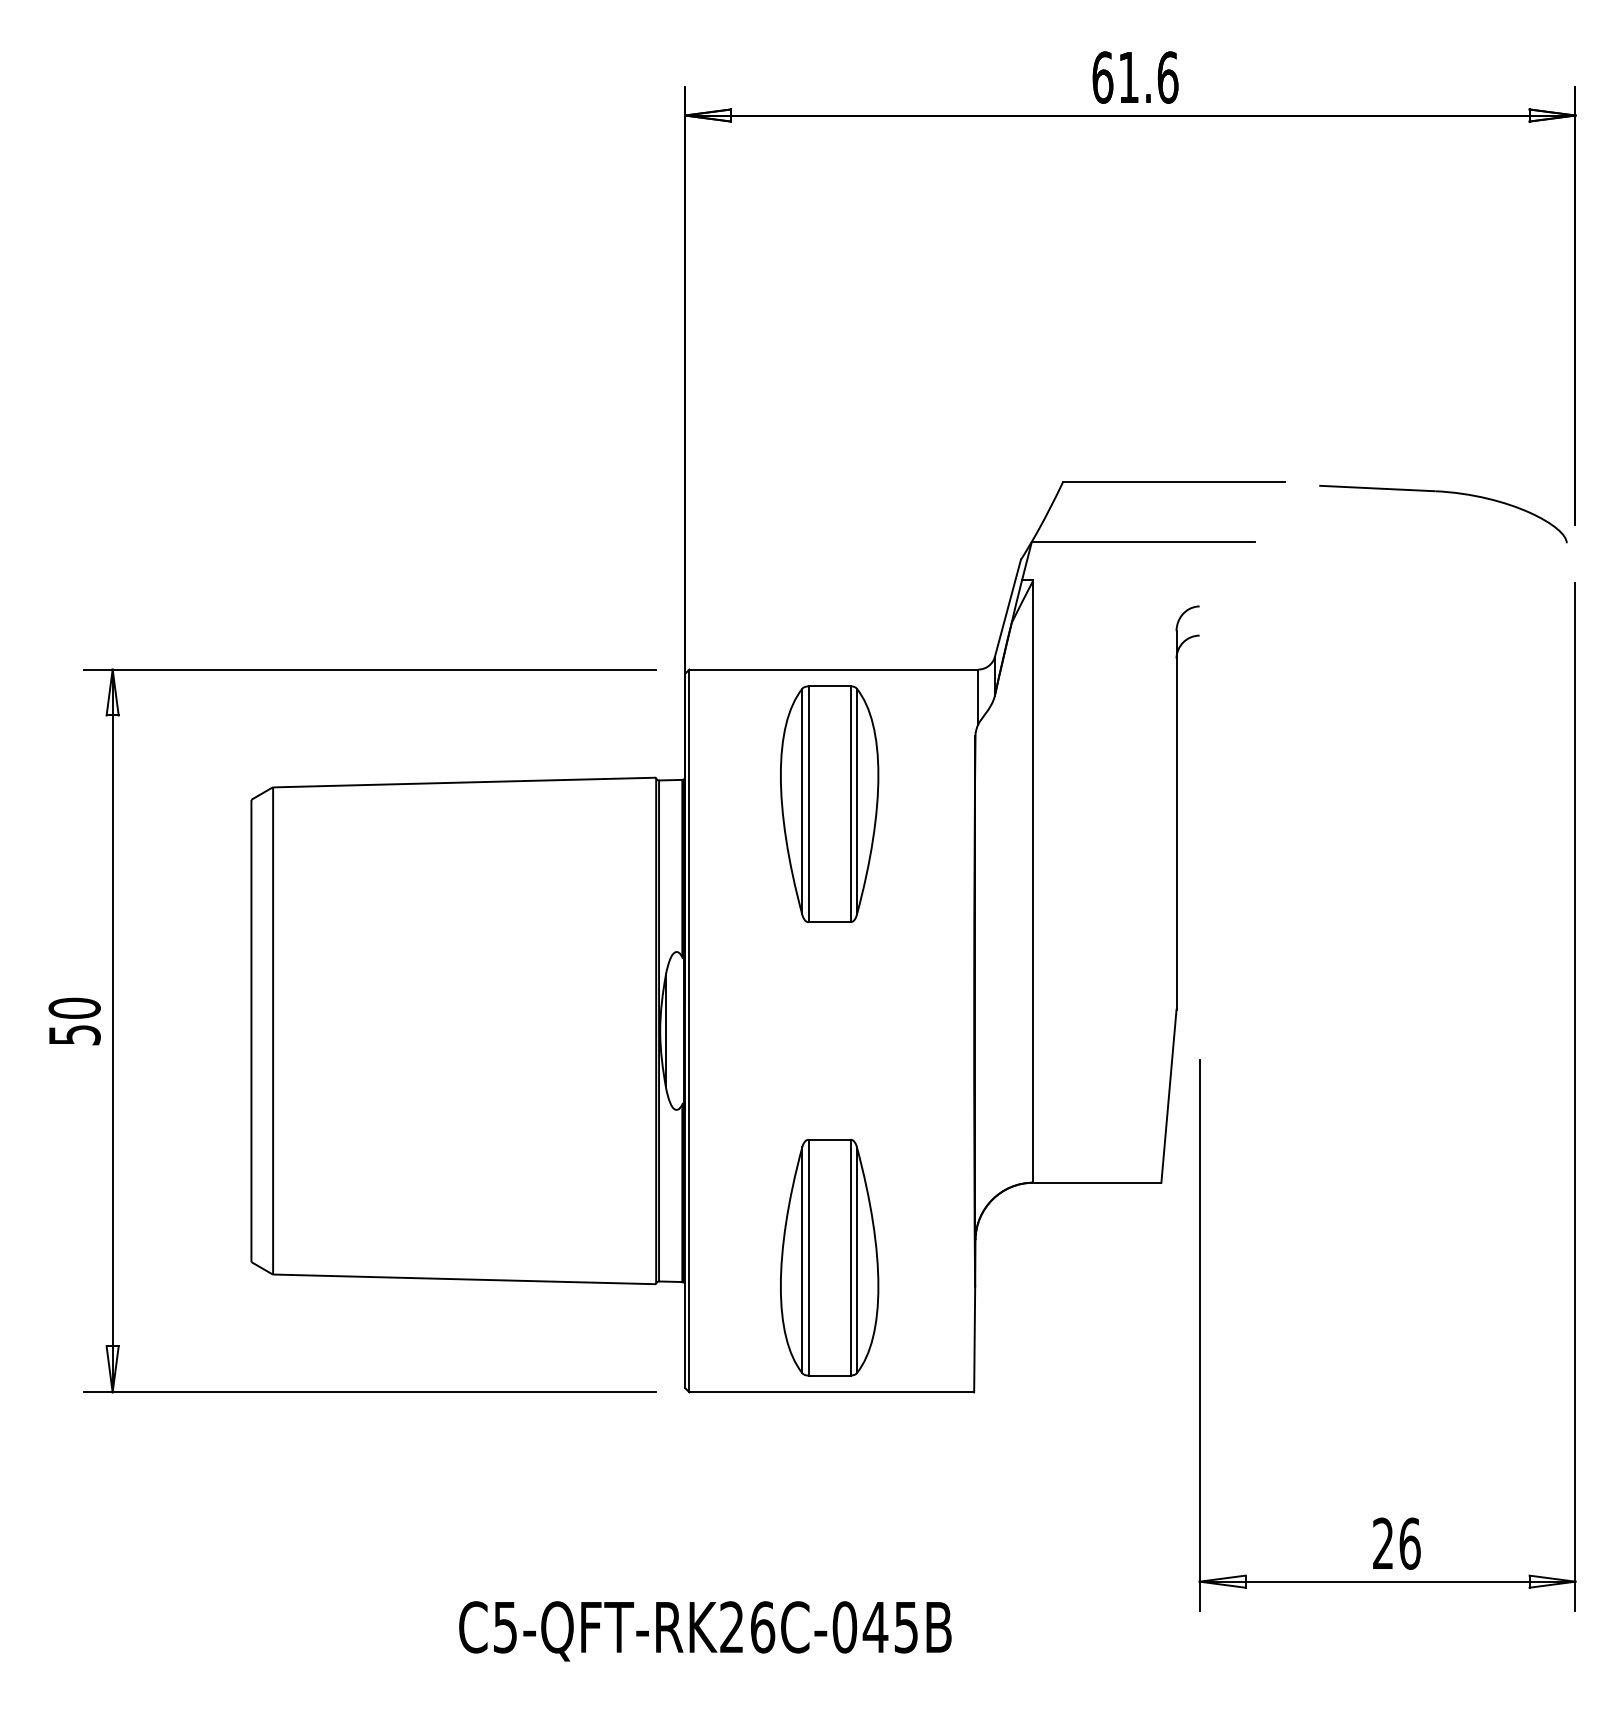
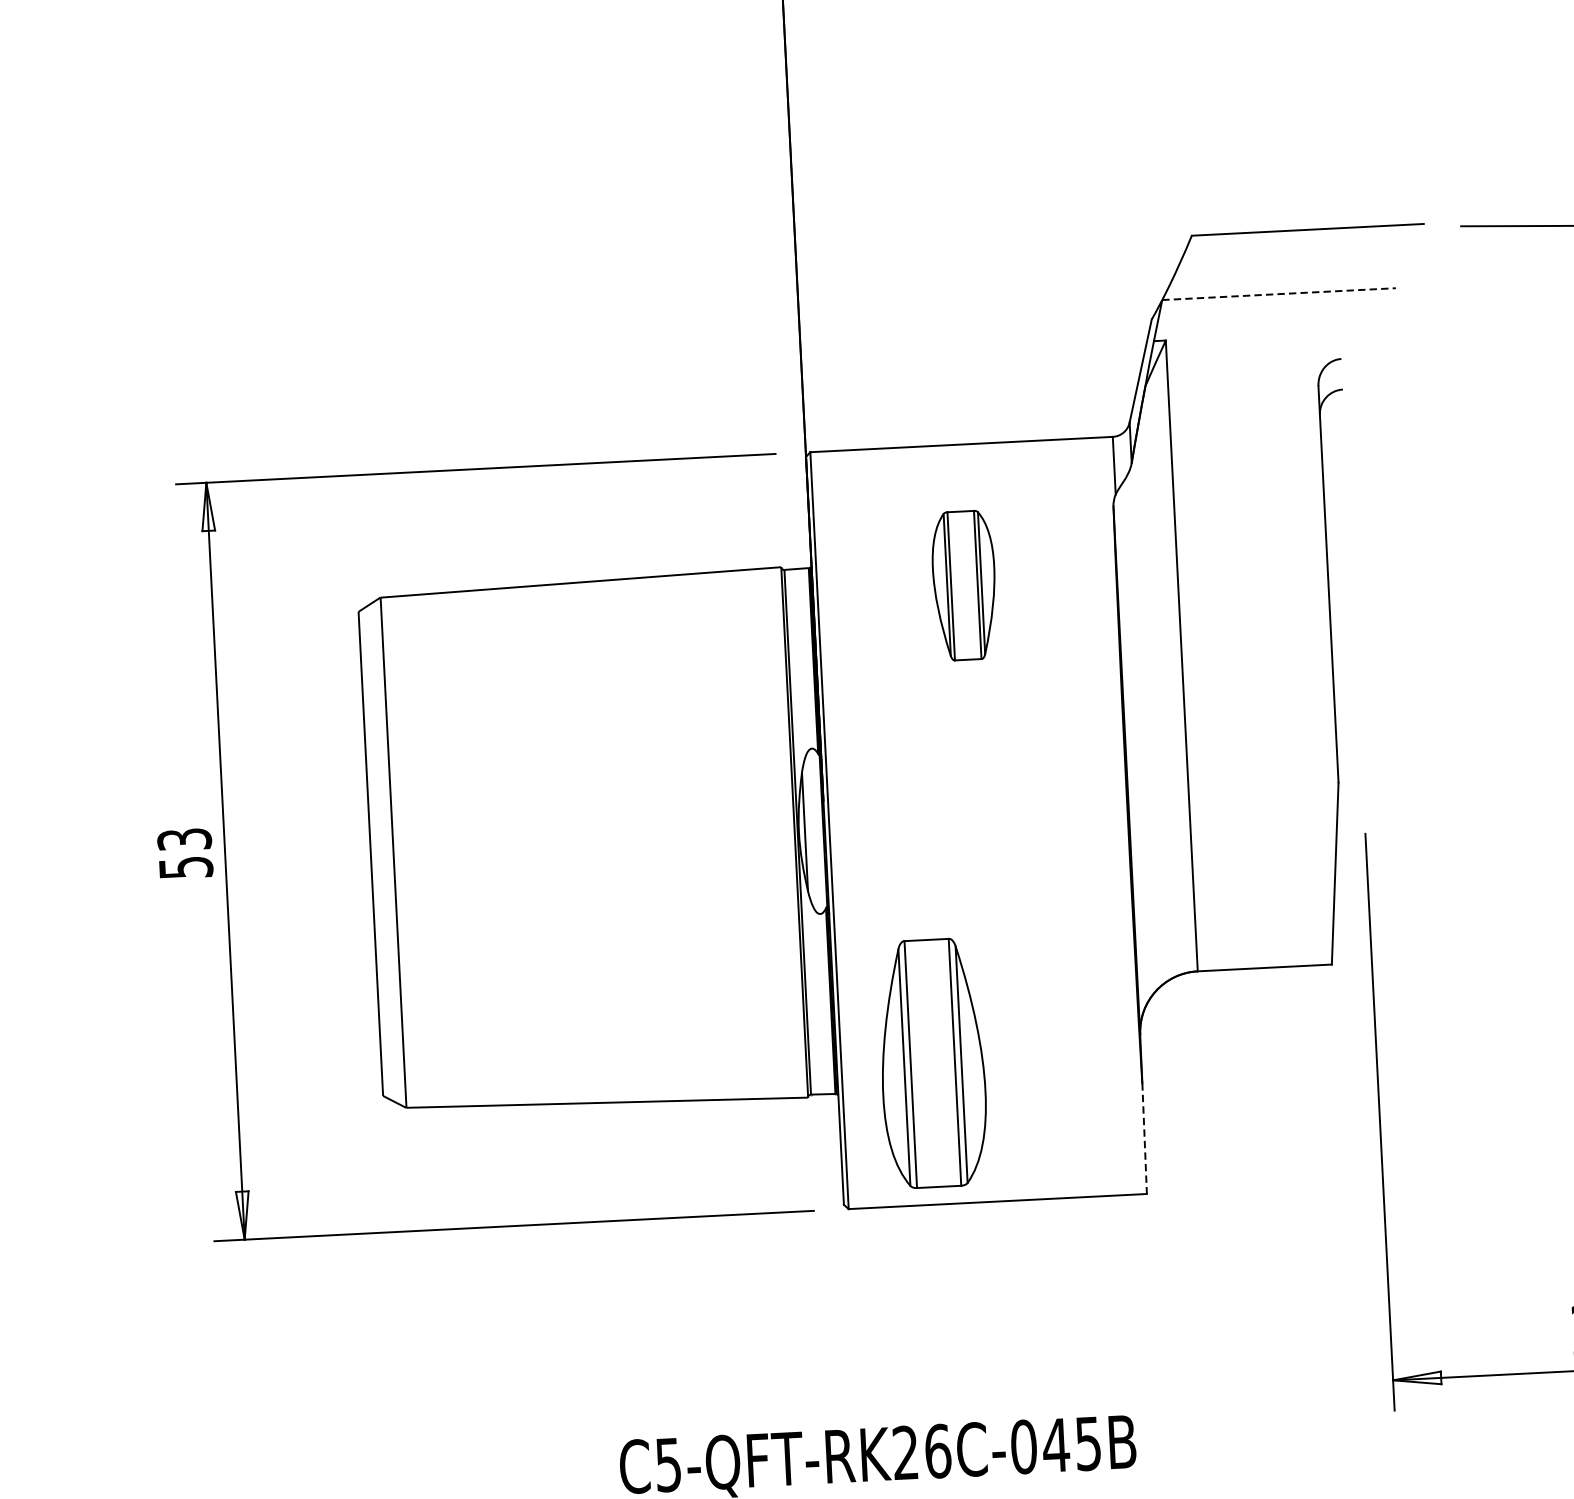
line: (1143, 541) -> (1279, 293), solid -> dashed
part: (829, 803) -> (964, 585), size x0.6
text: (74, 1007) -> (184, 838), 50 -> 53
part: (829, 1257) -> (932, 1063), moved
line: (974, 1339) -> (1144, 1138), solid -> dashed

